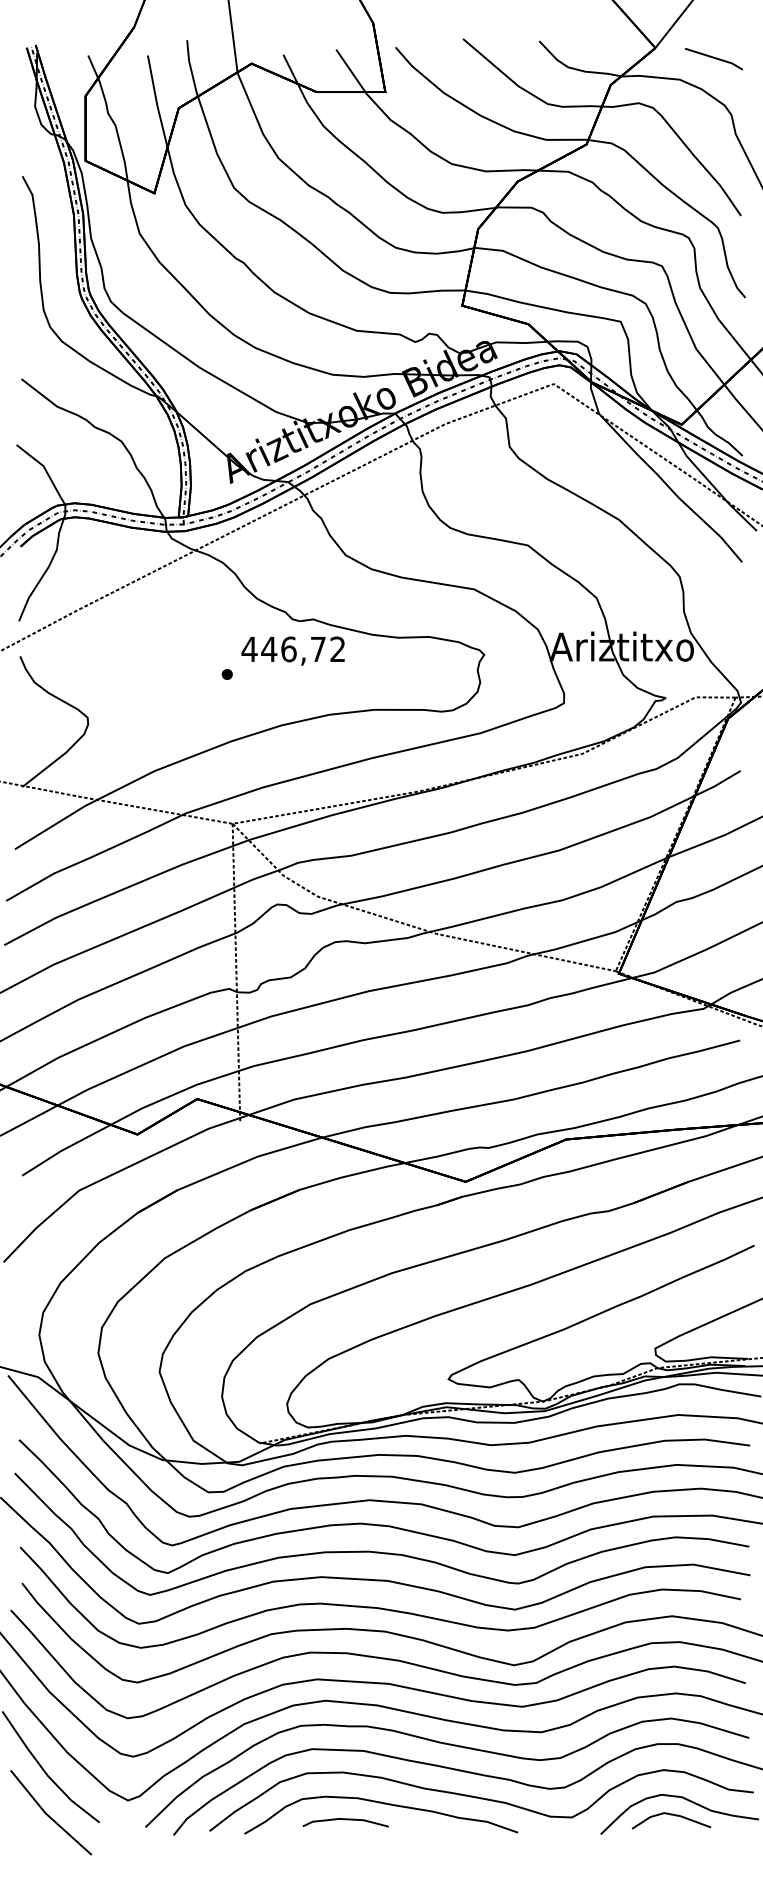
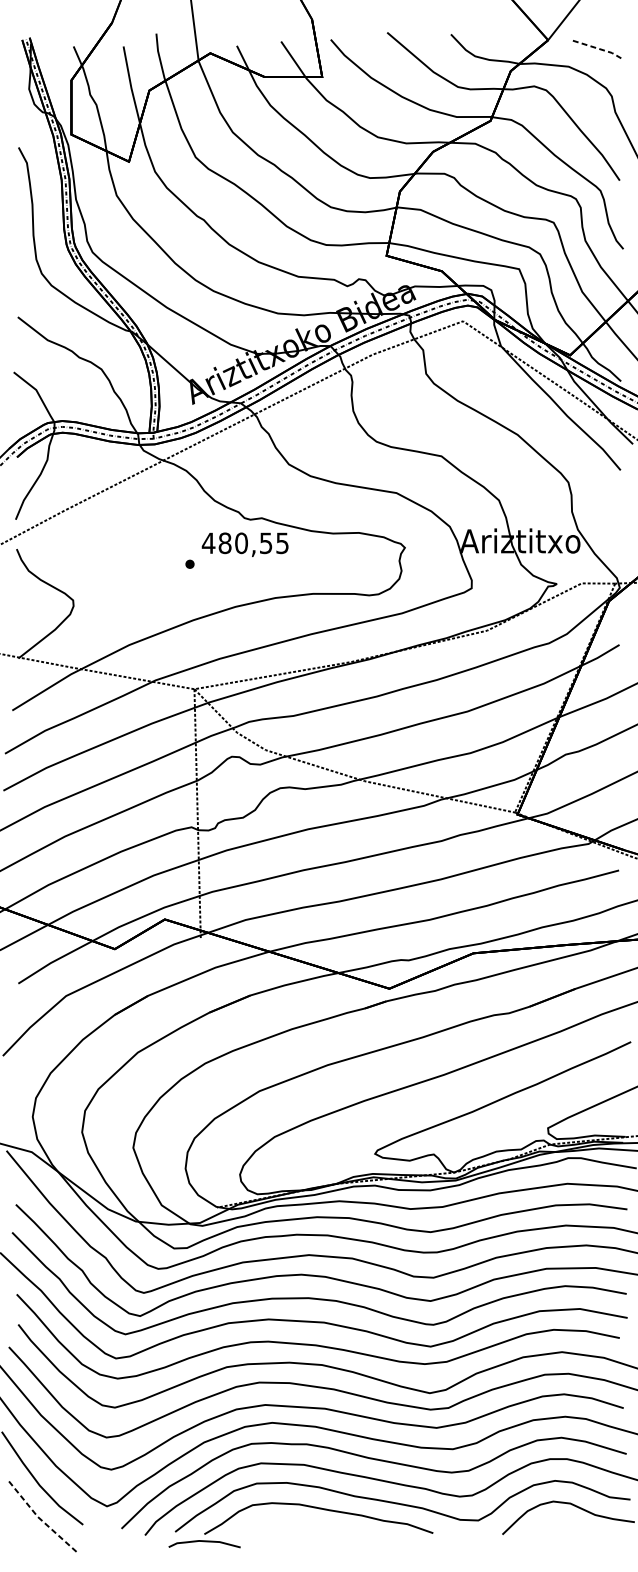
line: (714, 58) -> (597, 48), solid -> dashed
text: (303, 649) -> (253, 543), 446,72 -> 480,55
line: (47, 1815) -> (39, 1518), solid -> dashed
line: (671, 1815) -> (561, 1518), removed
curve: (345, 1820) -> (204, 1542), moved

